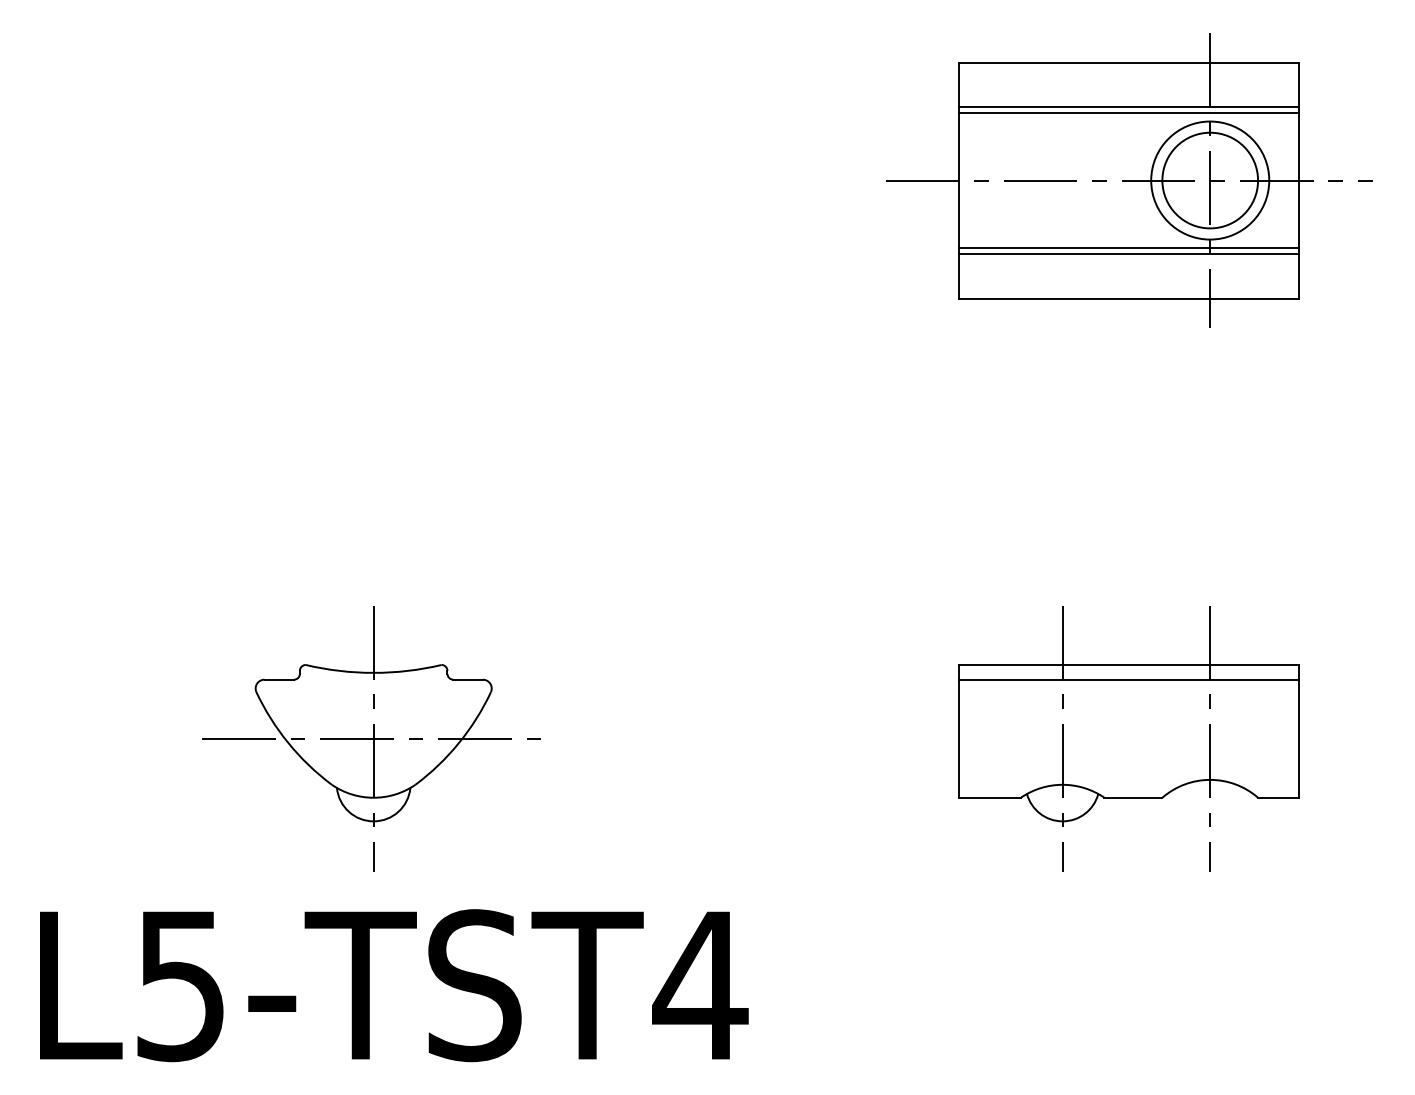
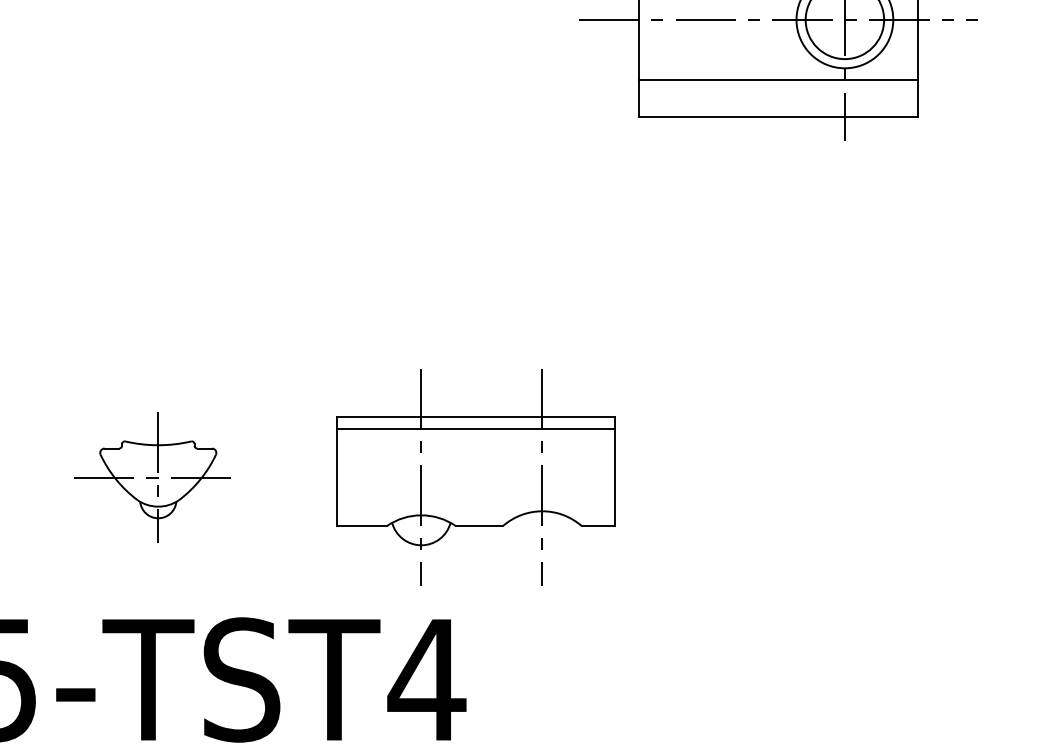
line: (1128, 248) -> (777, 75), removed
part: (371, 738) -> (157, 477), size x0.6
part: (1128, 738) -> (475, 477), moved

